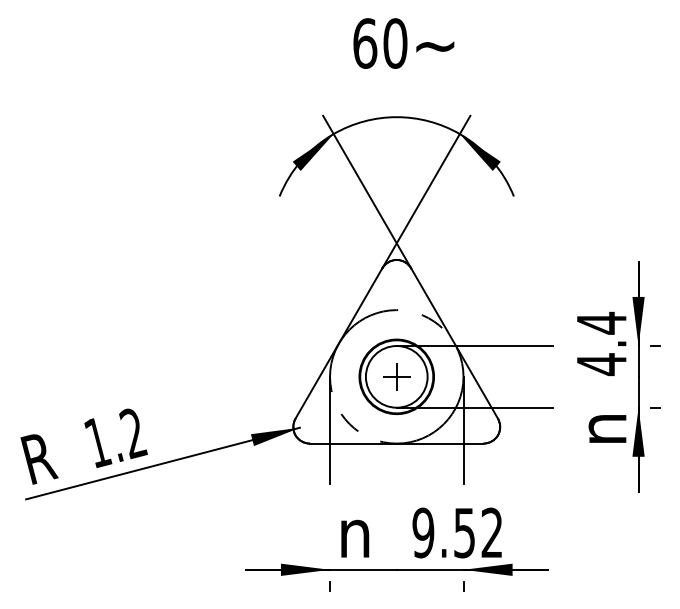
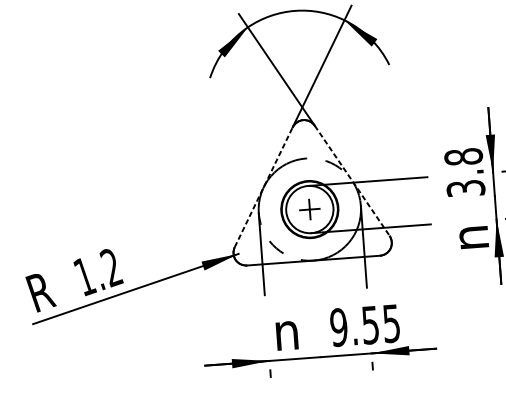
line: (338, 343) -> (263, 187), solid -> dashed
line: (454, 343) -> (352, 180), solid -> dashed
text: (601, 343) -> (464, 172), 4.4 -> 3.8
text: (491, 532) -> (391, 323), 9.52 -> 9.55

